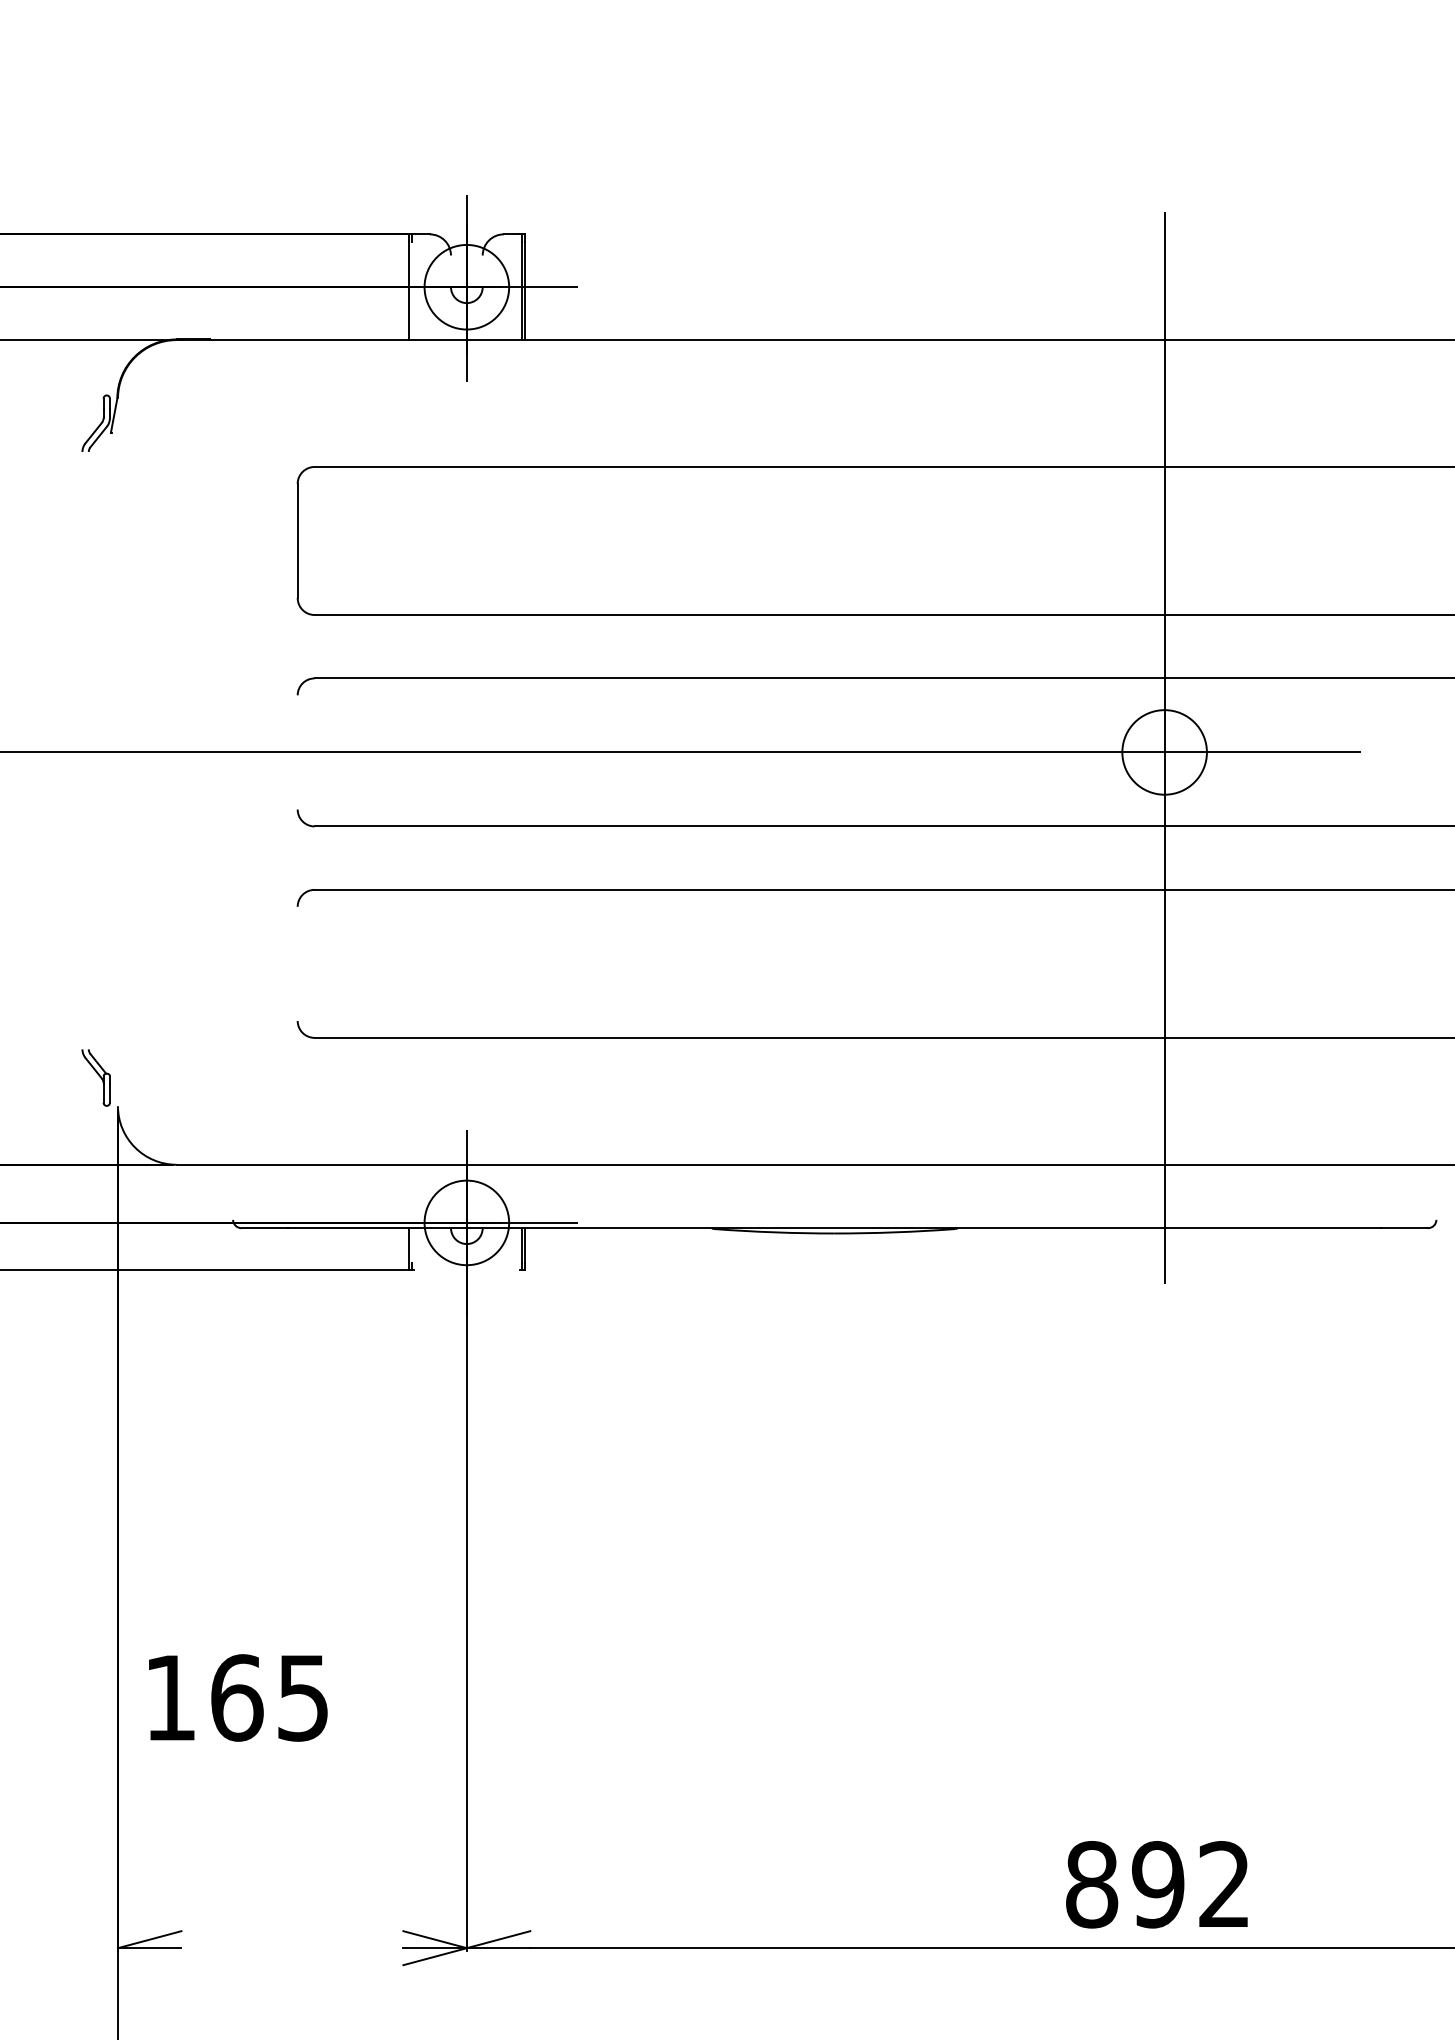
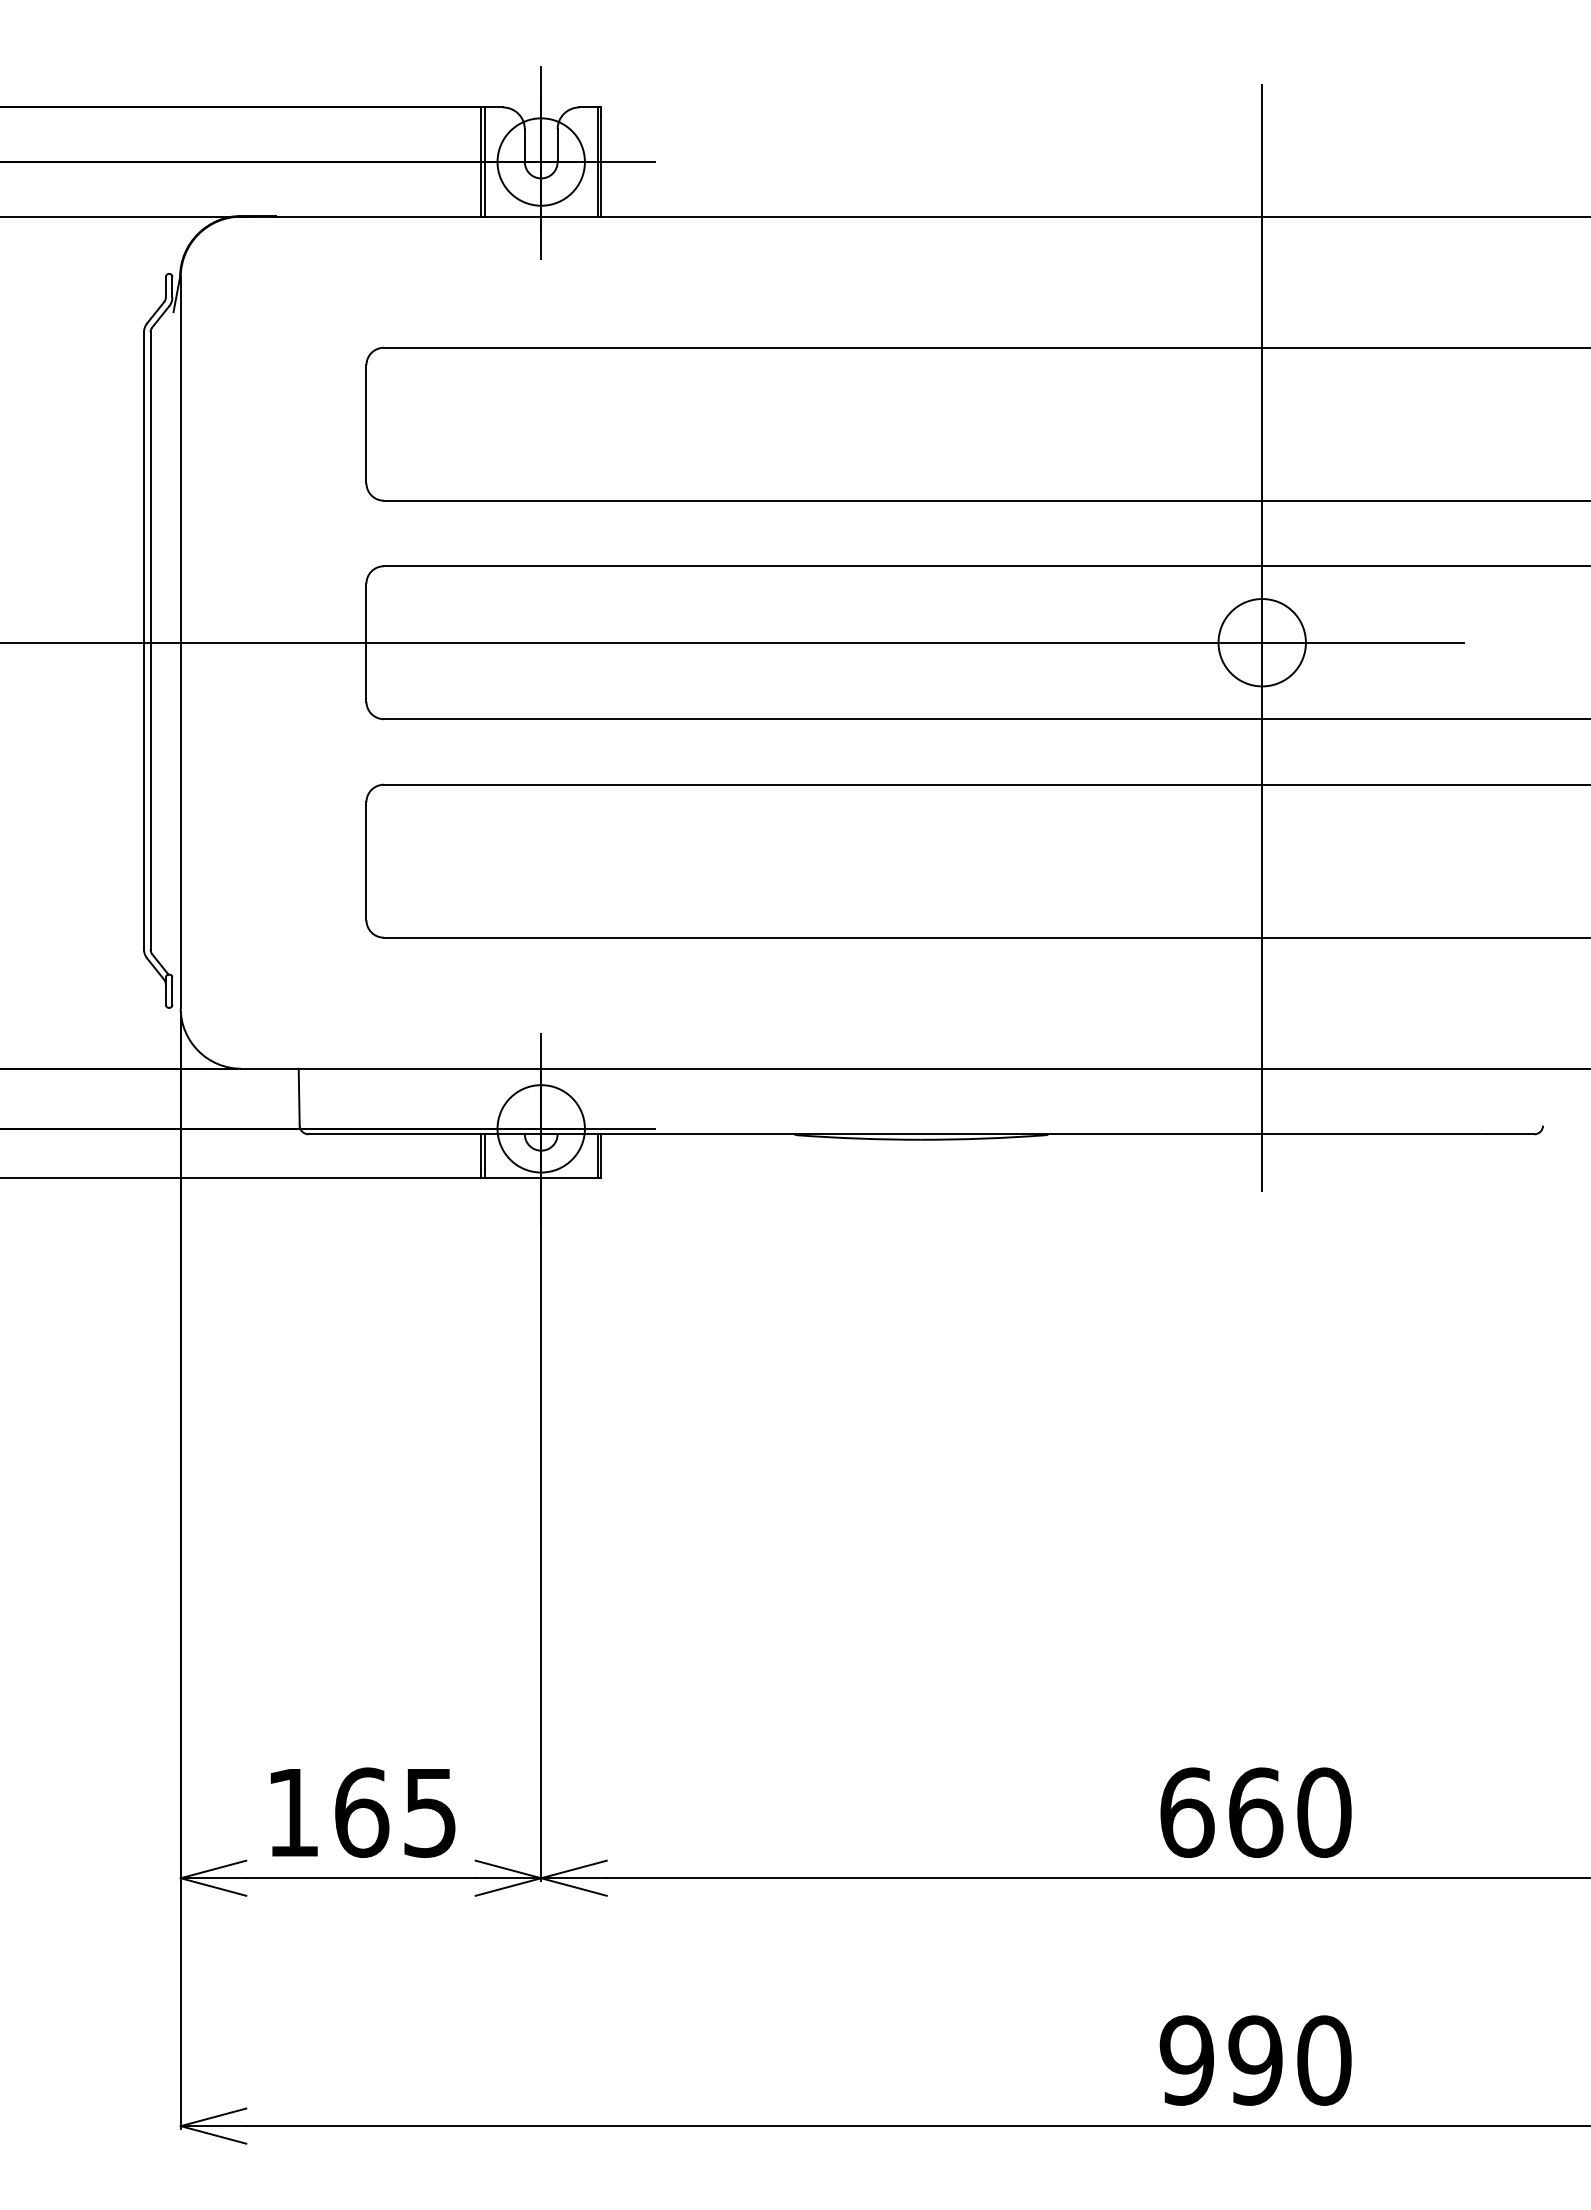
line: (450, 271) -> (524, 145), added
line: (482, 271) -> (557, 145), added
line: (411, 290) -> (484, 165), added
line: (82, 750) -> (144, 640), added
line: (88, 750) -> (150, 640), added
line: (117, 752) -> (180, 642), added
line: (297, 752) -> (366, 642), added
line: (297, 964) -> (366, 861), added
line: (231, 1191) -> (298, 1096), added
line: (411, 1244) -> (484, 1151), added
line: (466, 1270) -> (540, 1178), added
text: (237, 1697) -> (362, 1812), moved
text: (1158, 1884) -> (1255, 1812), 892 -> 660
line: (291, 1948) -> (360, 1878), added
line: (149, 1956) -> (213, 1886), added
line: (498, 1956) -> (573, 1886), added

